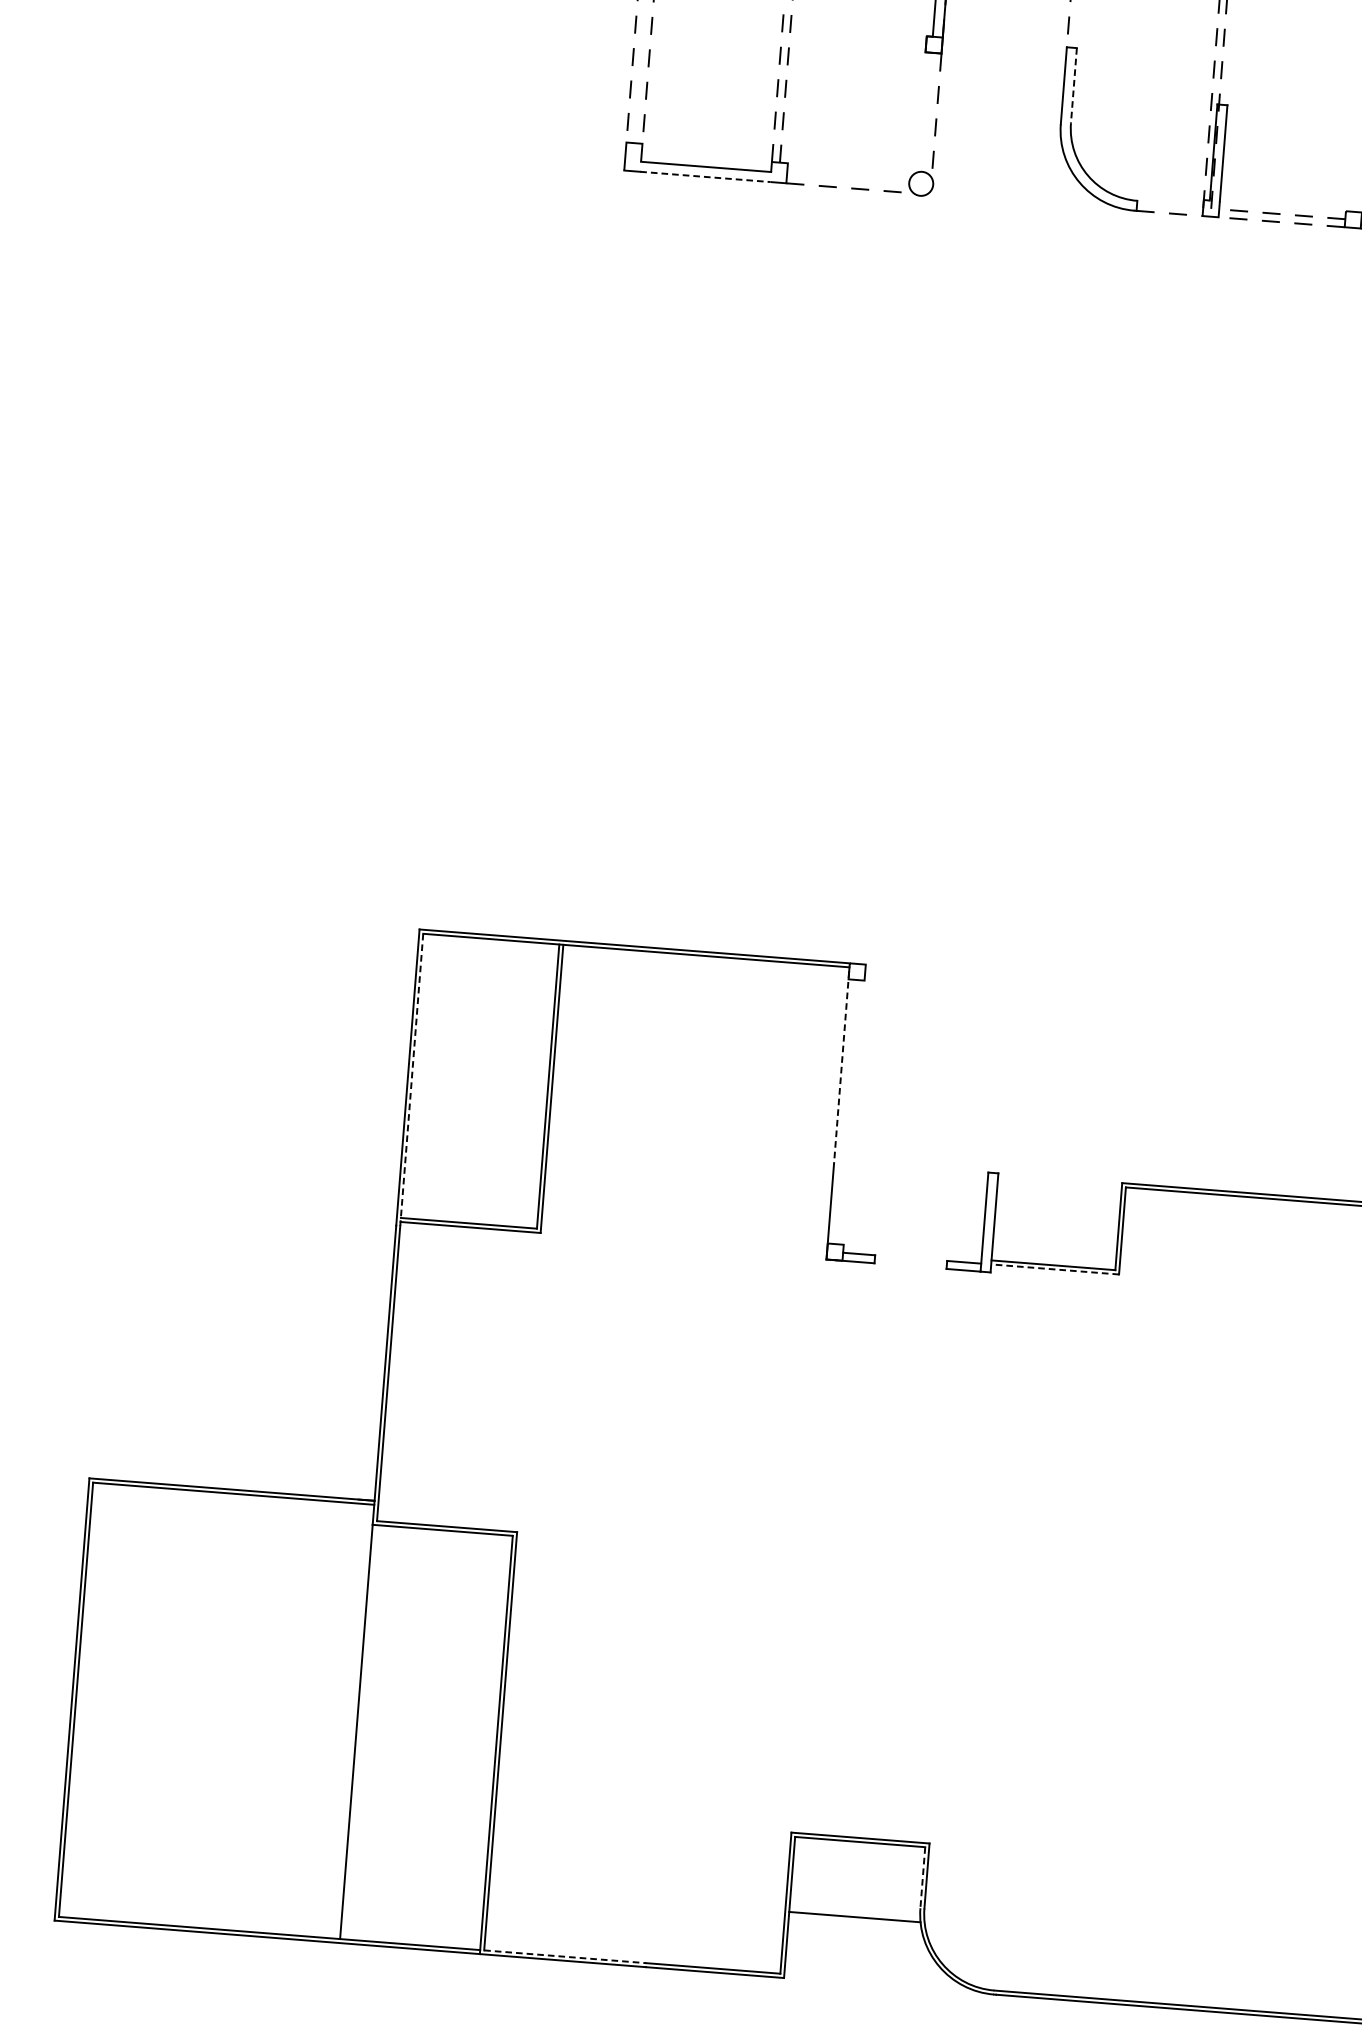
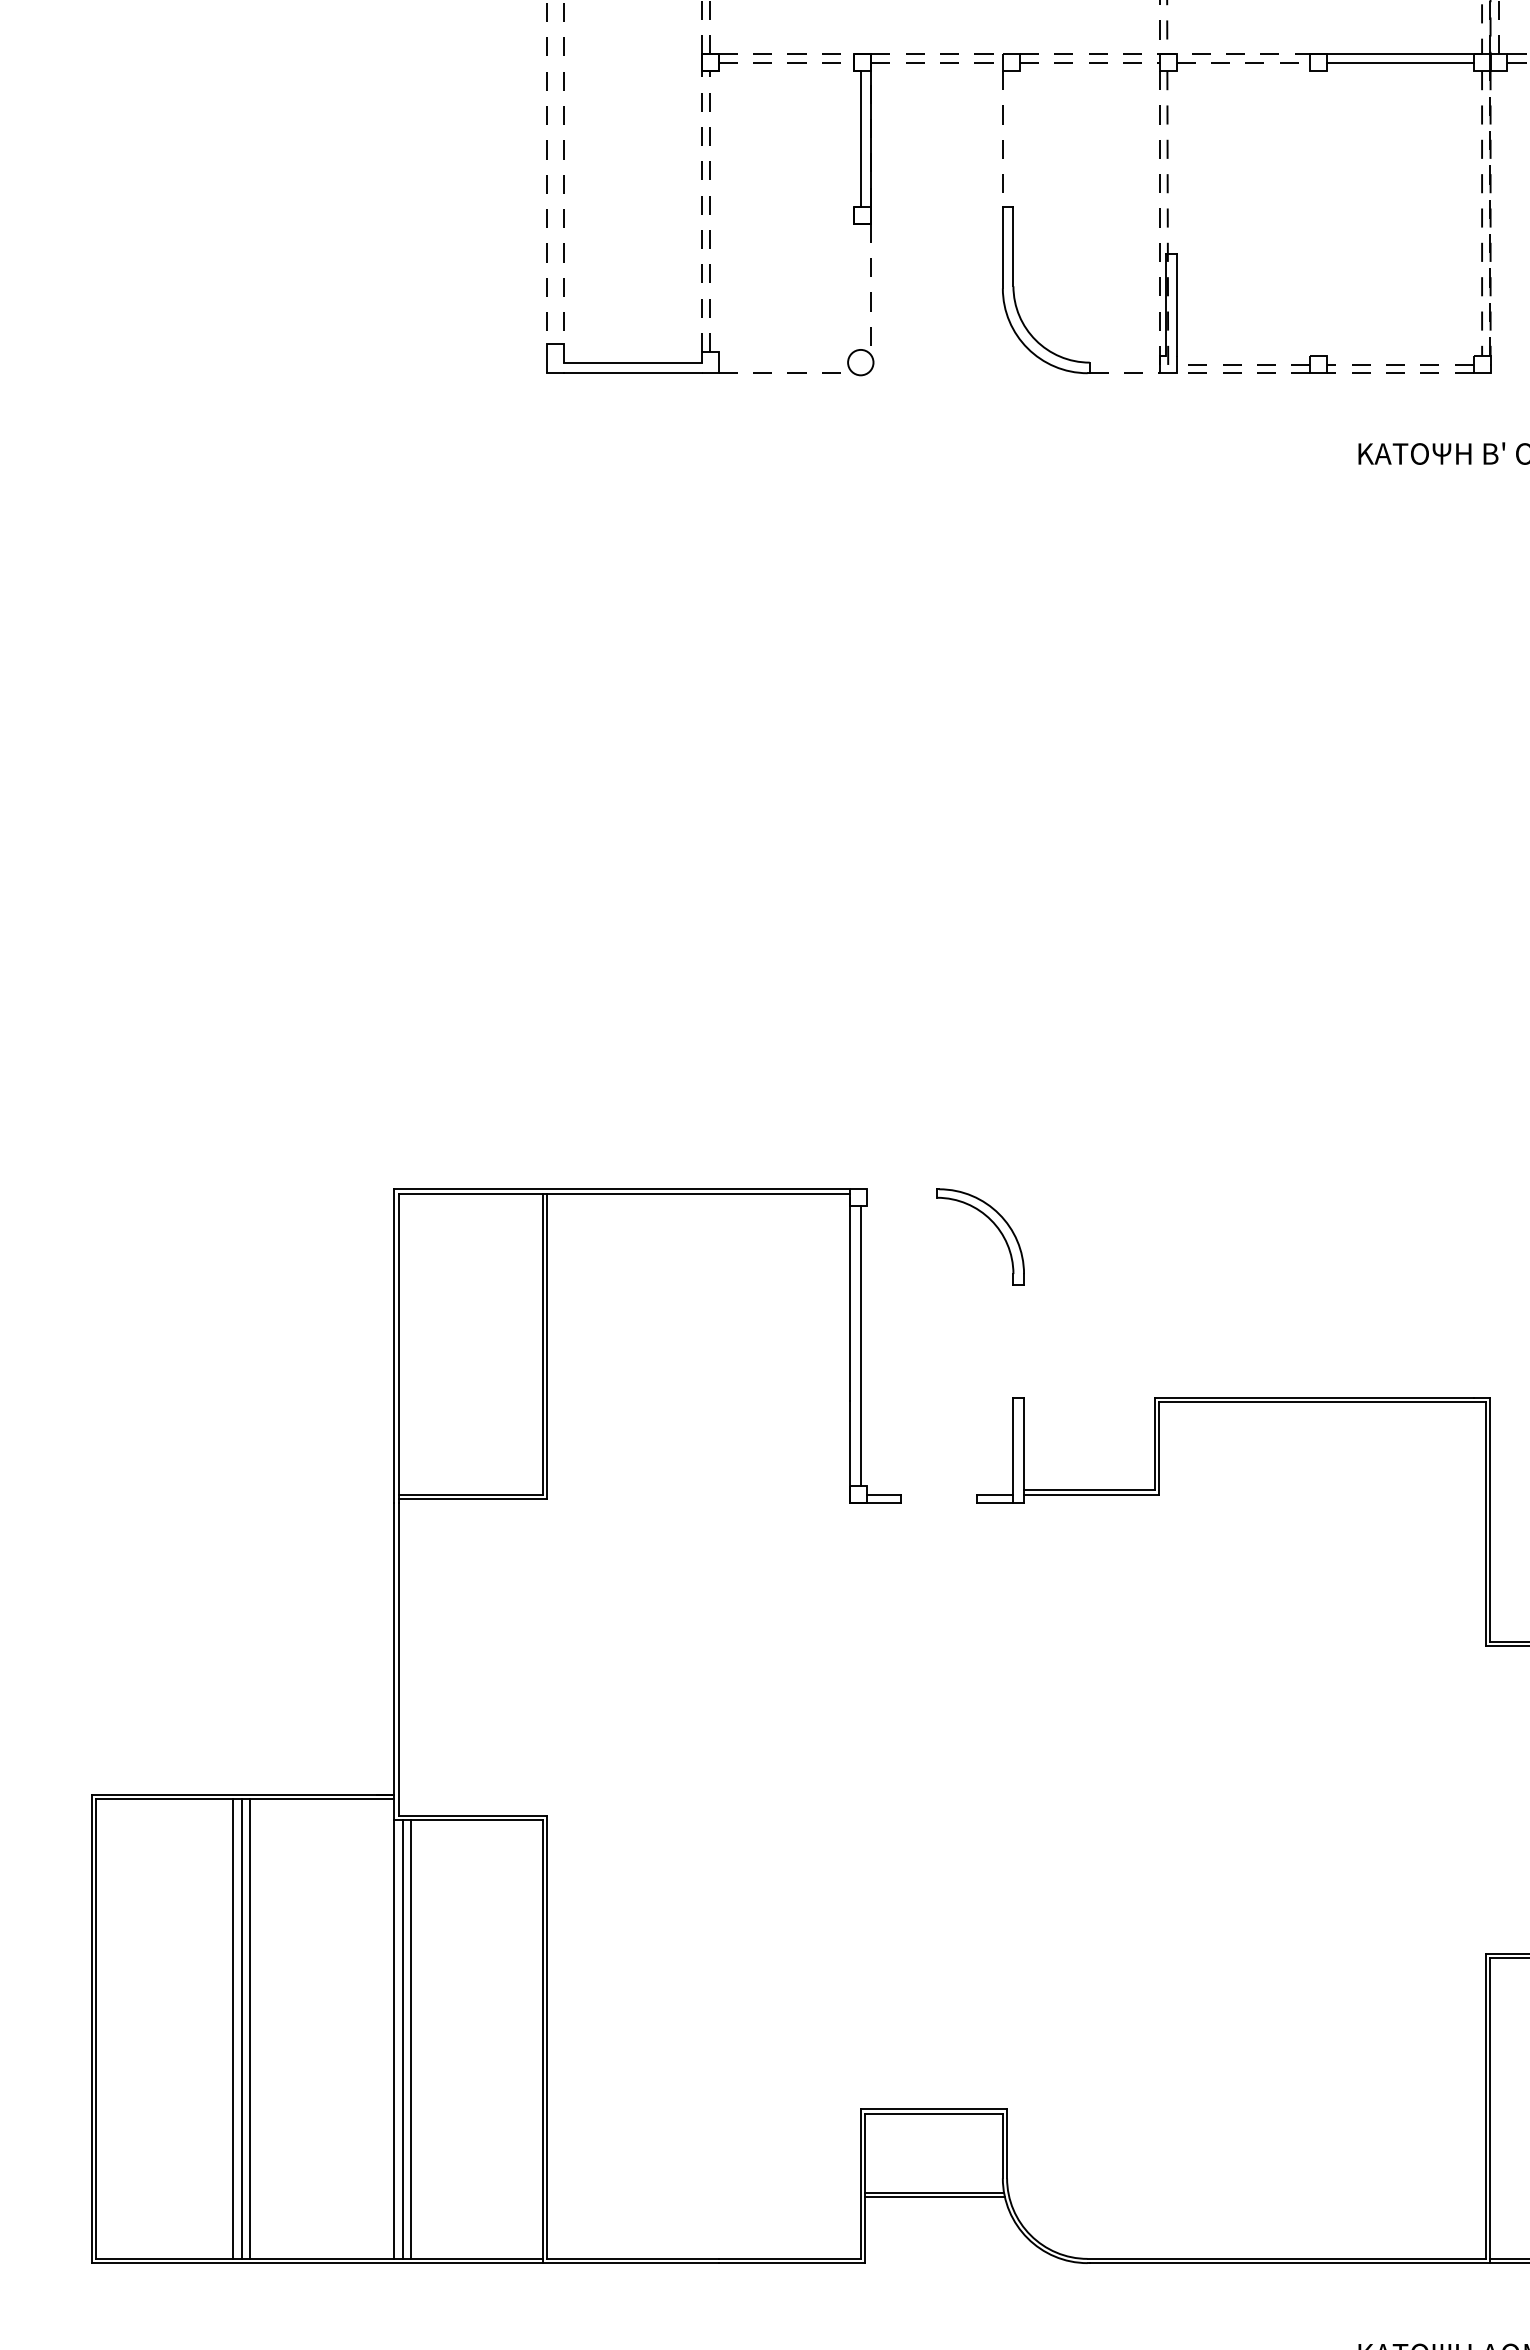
line: (1073, 85) -> (1013, 246), dashed -> solid
line: (704, 177) -> (632, 373), dashed -> solid
part: (982, 1007) -> (993, 1224), added
line: (841, 1067) -> (850, 1299), dashed -> solid
line: (411, 1080) -> (398, 1348), dashed -> solid
line: (847, 1112) -> (860, 1346), added
line: (1054, 1269) -> (1091, 1494), dashed -> solid
line: (205, 1709) -> (233, 2028), added
line: (212, 1710) -> (241, 2028), added
line: (221, 1710) -> (250, 2028), added
line: (364, 1732) -> (402, 2039), added
line: (372, 1733) -> (411, 2039), added
line: (922, 1878) -> (1002, 2146), dashed -> solid
line: (855, 1921) -> (935, 2197), added
line: (564, 1956) -> (632, 2258), dashed -> solid

